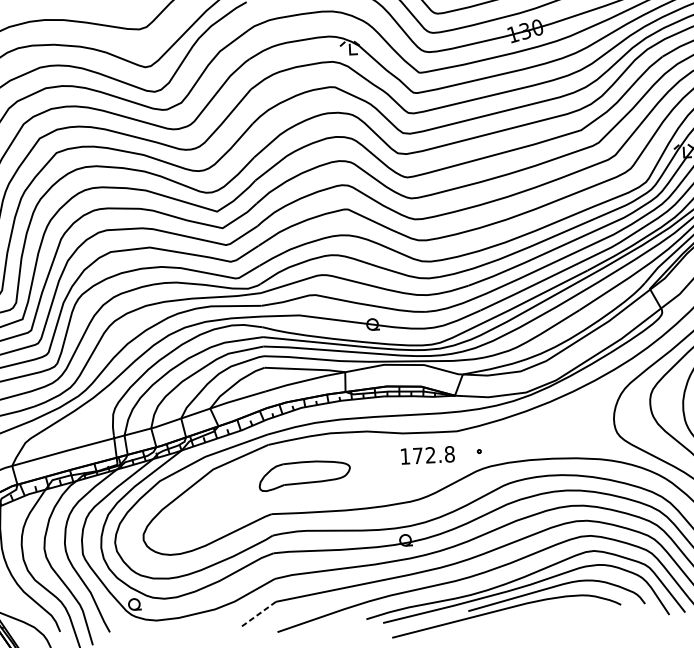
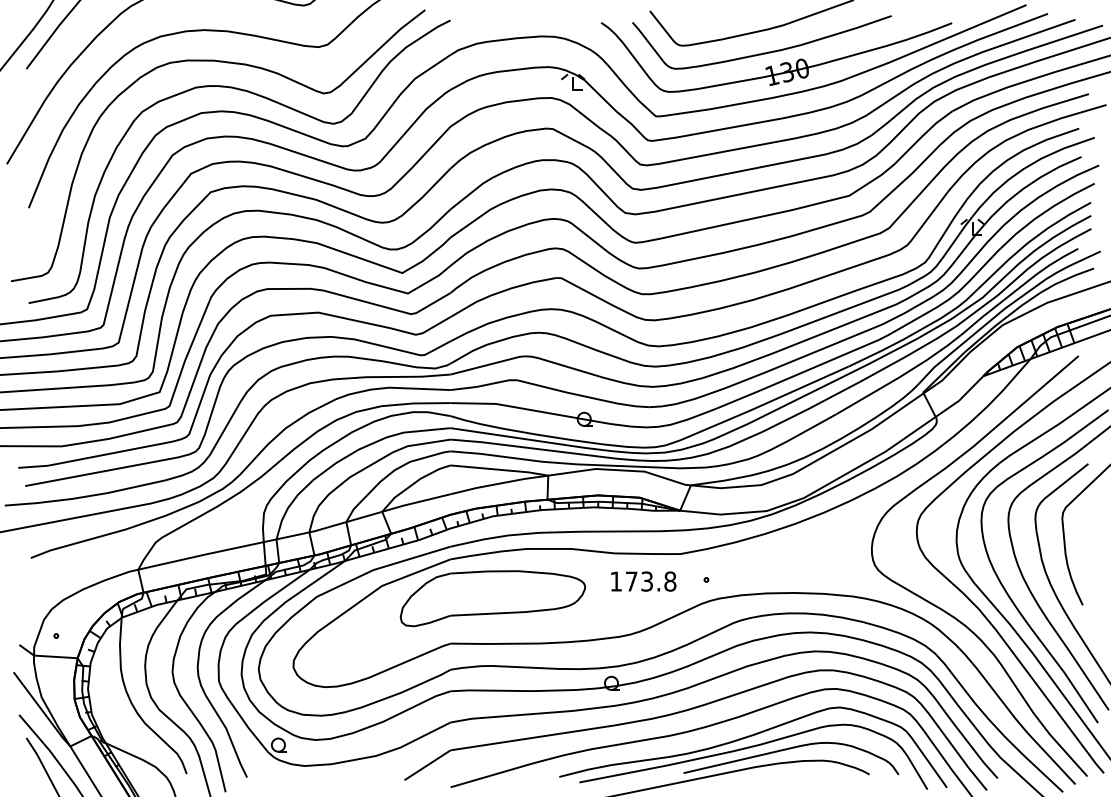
text: (430, 455) -> (646, 581), 172.8 -> 173.8
part: (304, 475) -> (492, 598), size x1.67
line: (257, 615) -> (427, 765), dashed -> solid

